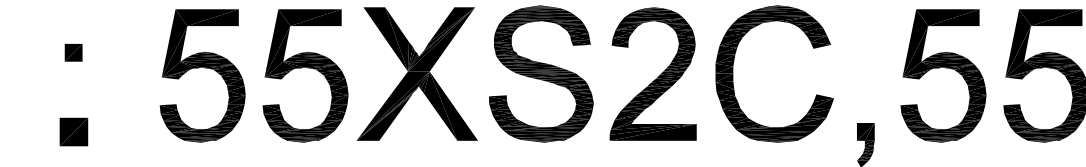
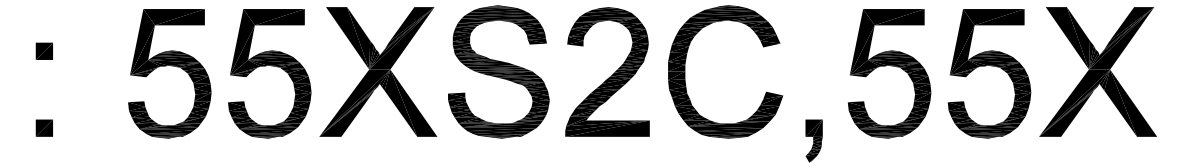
part: (72, 131) -> (43, 127), size x0.62

